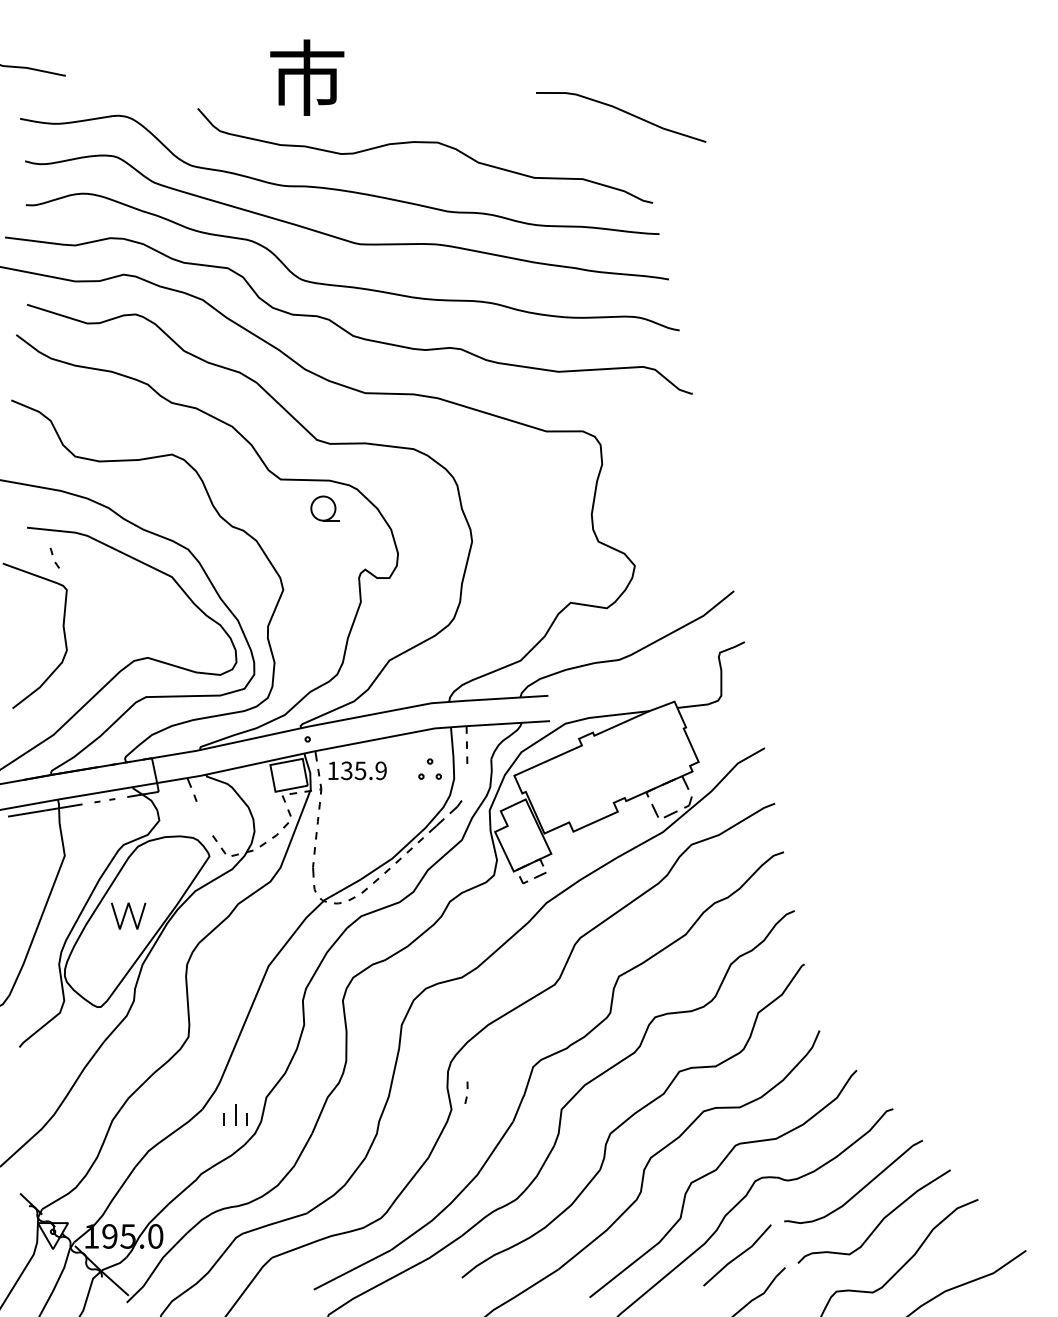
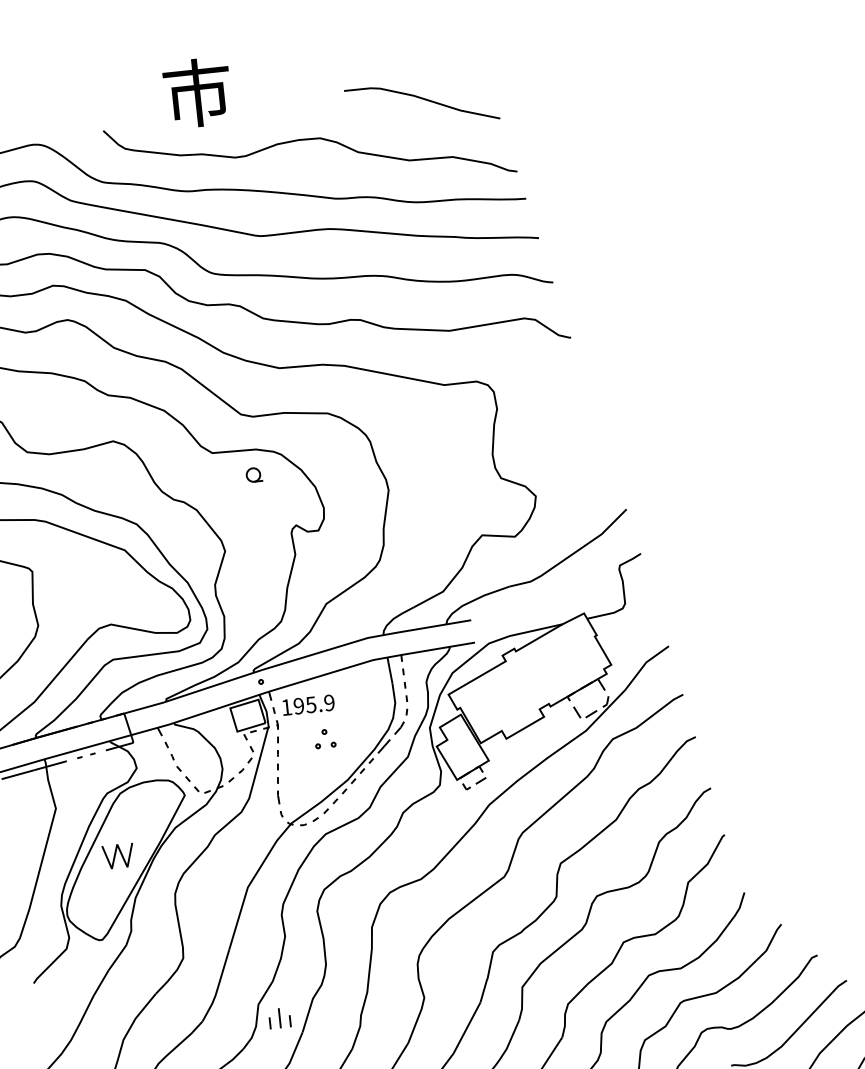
curve: (623, 112) -> (423, 100), moved
part: (324, 508) -> (254, 474), size x0.62
part: (54, 557) -> (175, 762), moved
part: (429, 768) -> (324, 738), moved
text: (346, 770) -> (298, 705), 135.9 -> 195.9
part: (466, 1092) -> (406, 705), moved
part: (235, 1114) -> (279, 1017), moved

